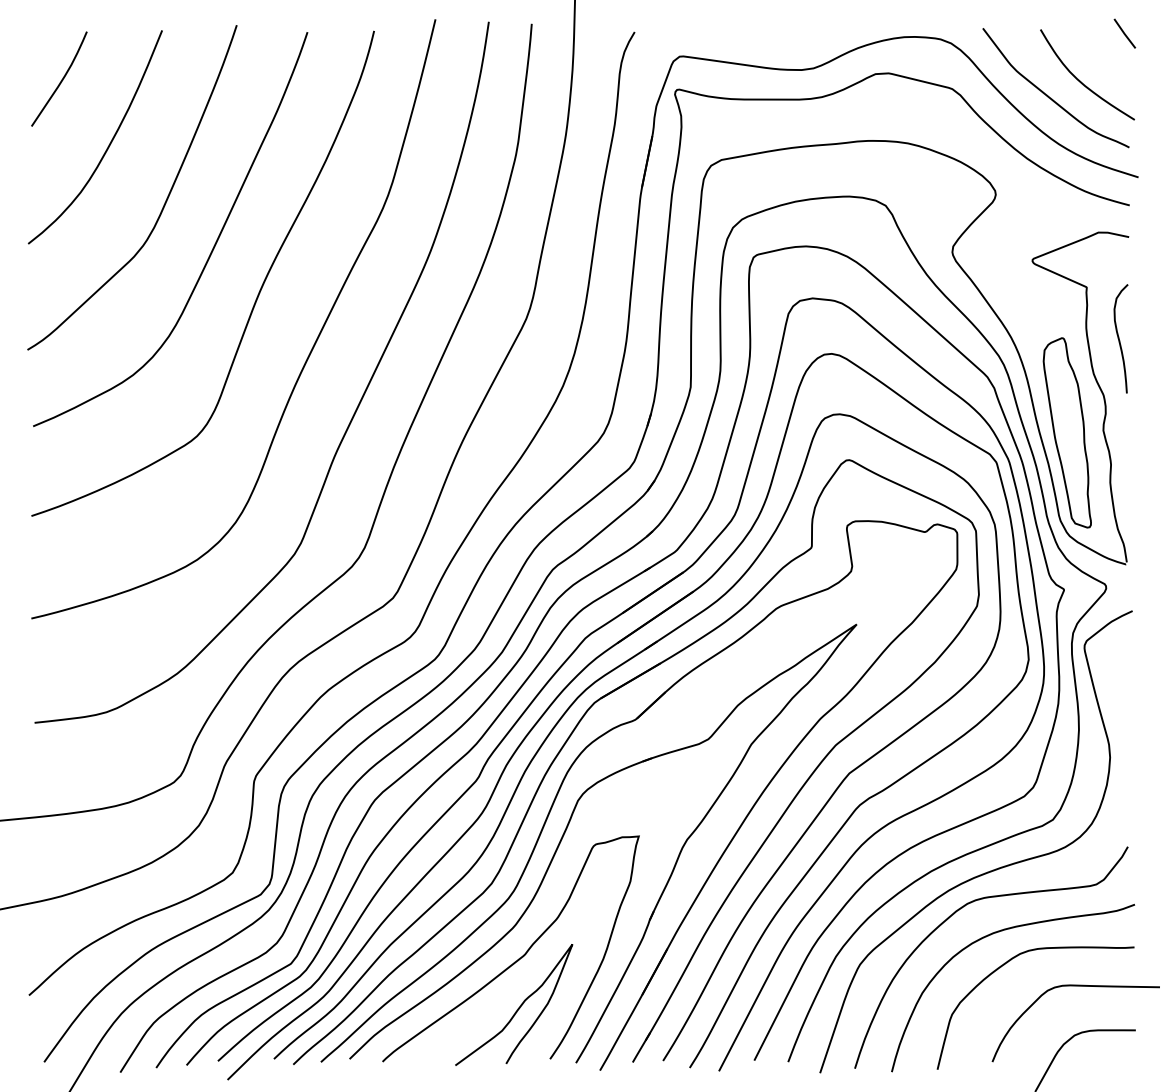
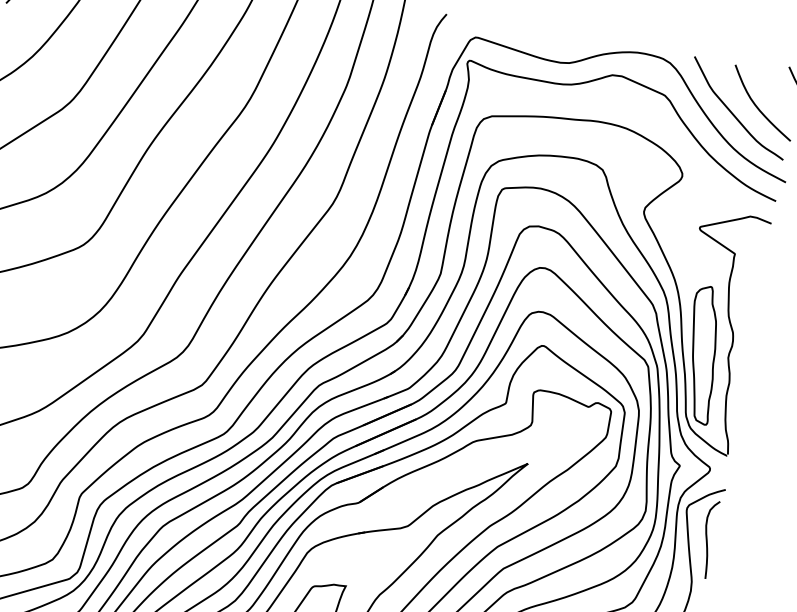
curve: (1119, 338) -> (707, 538), moved

